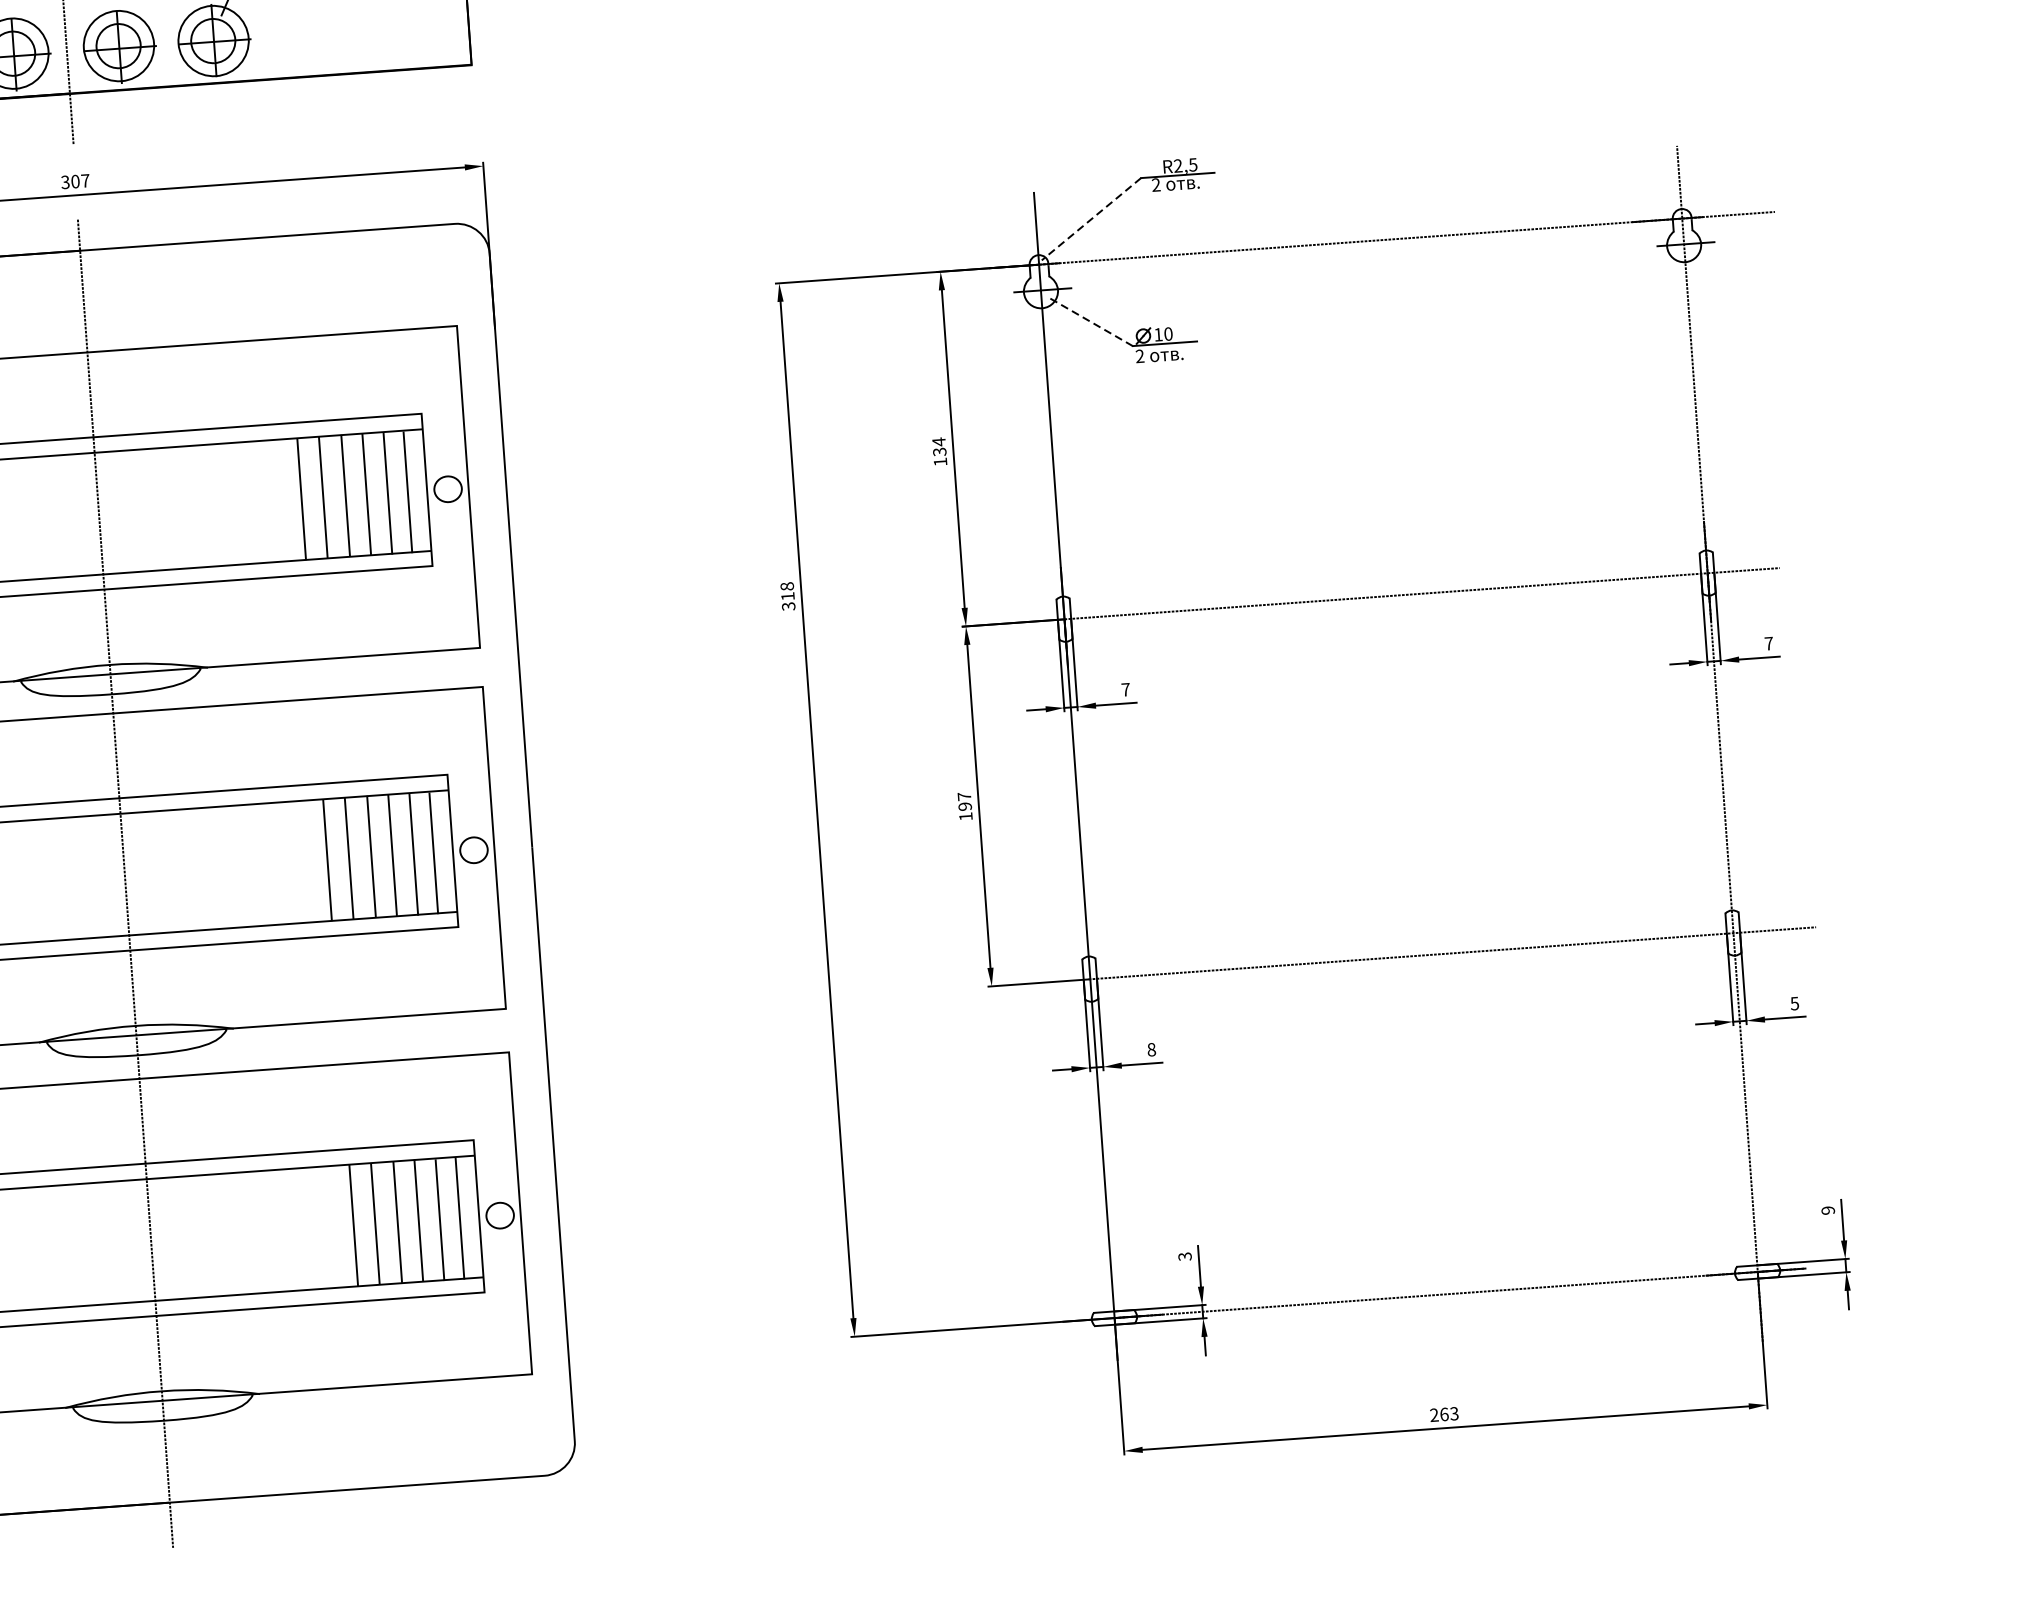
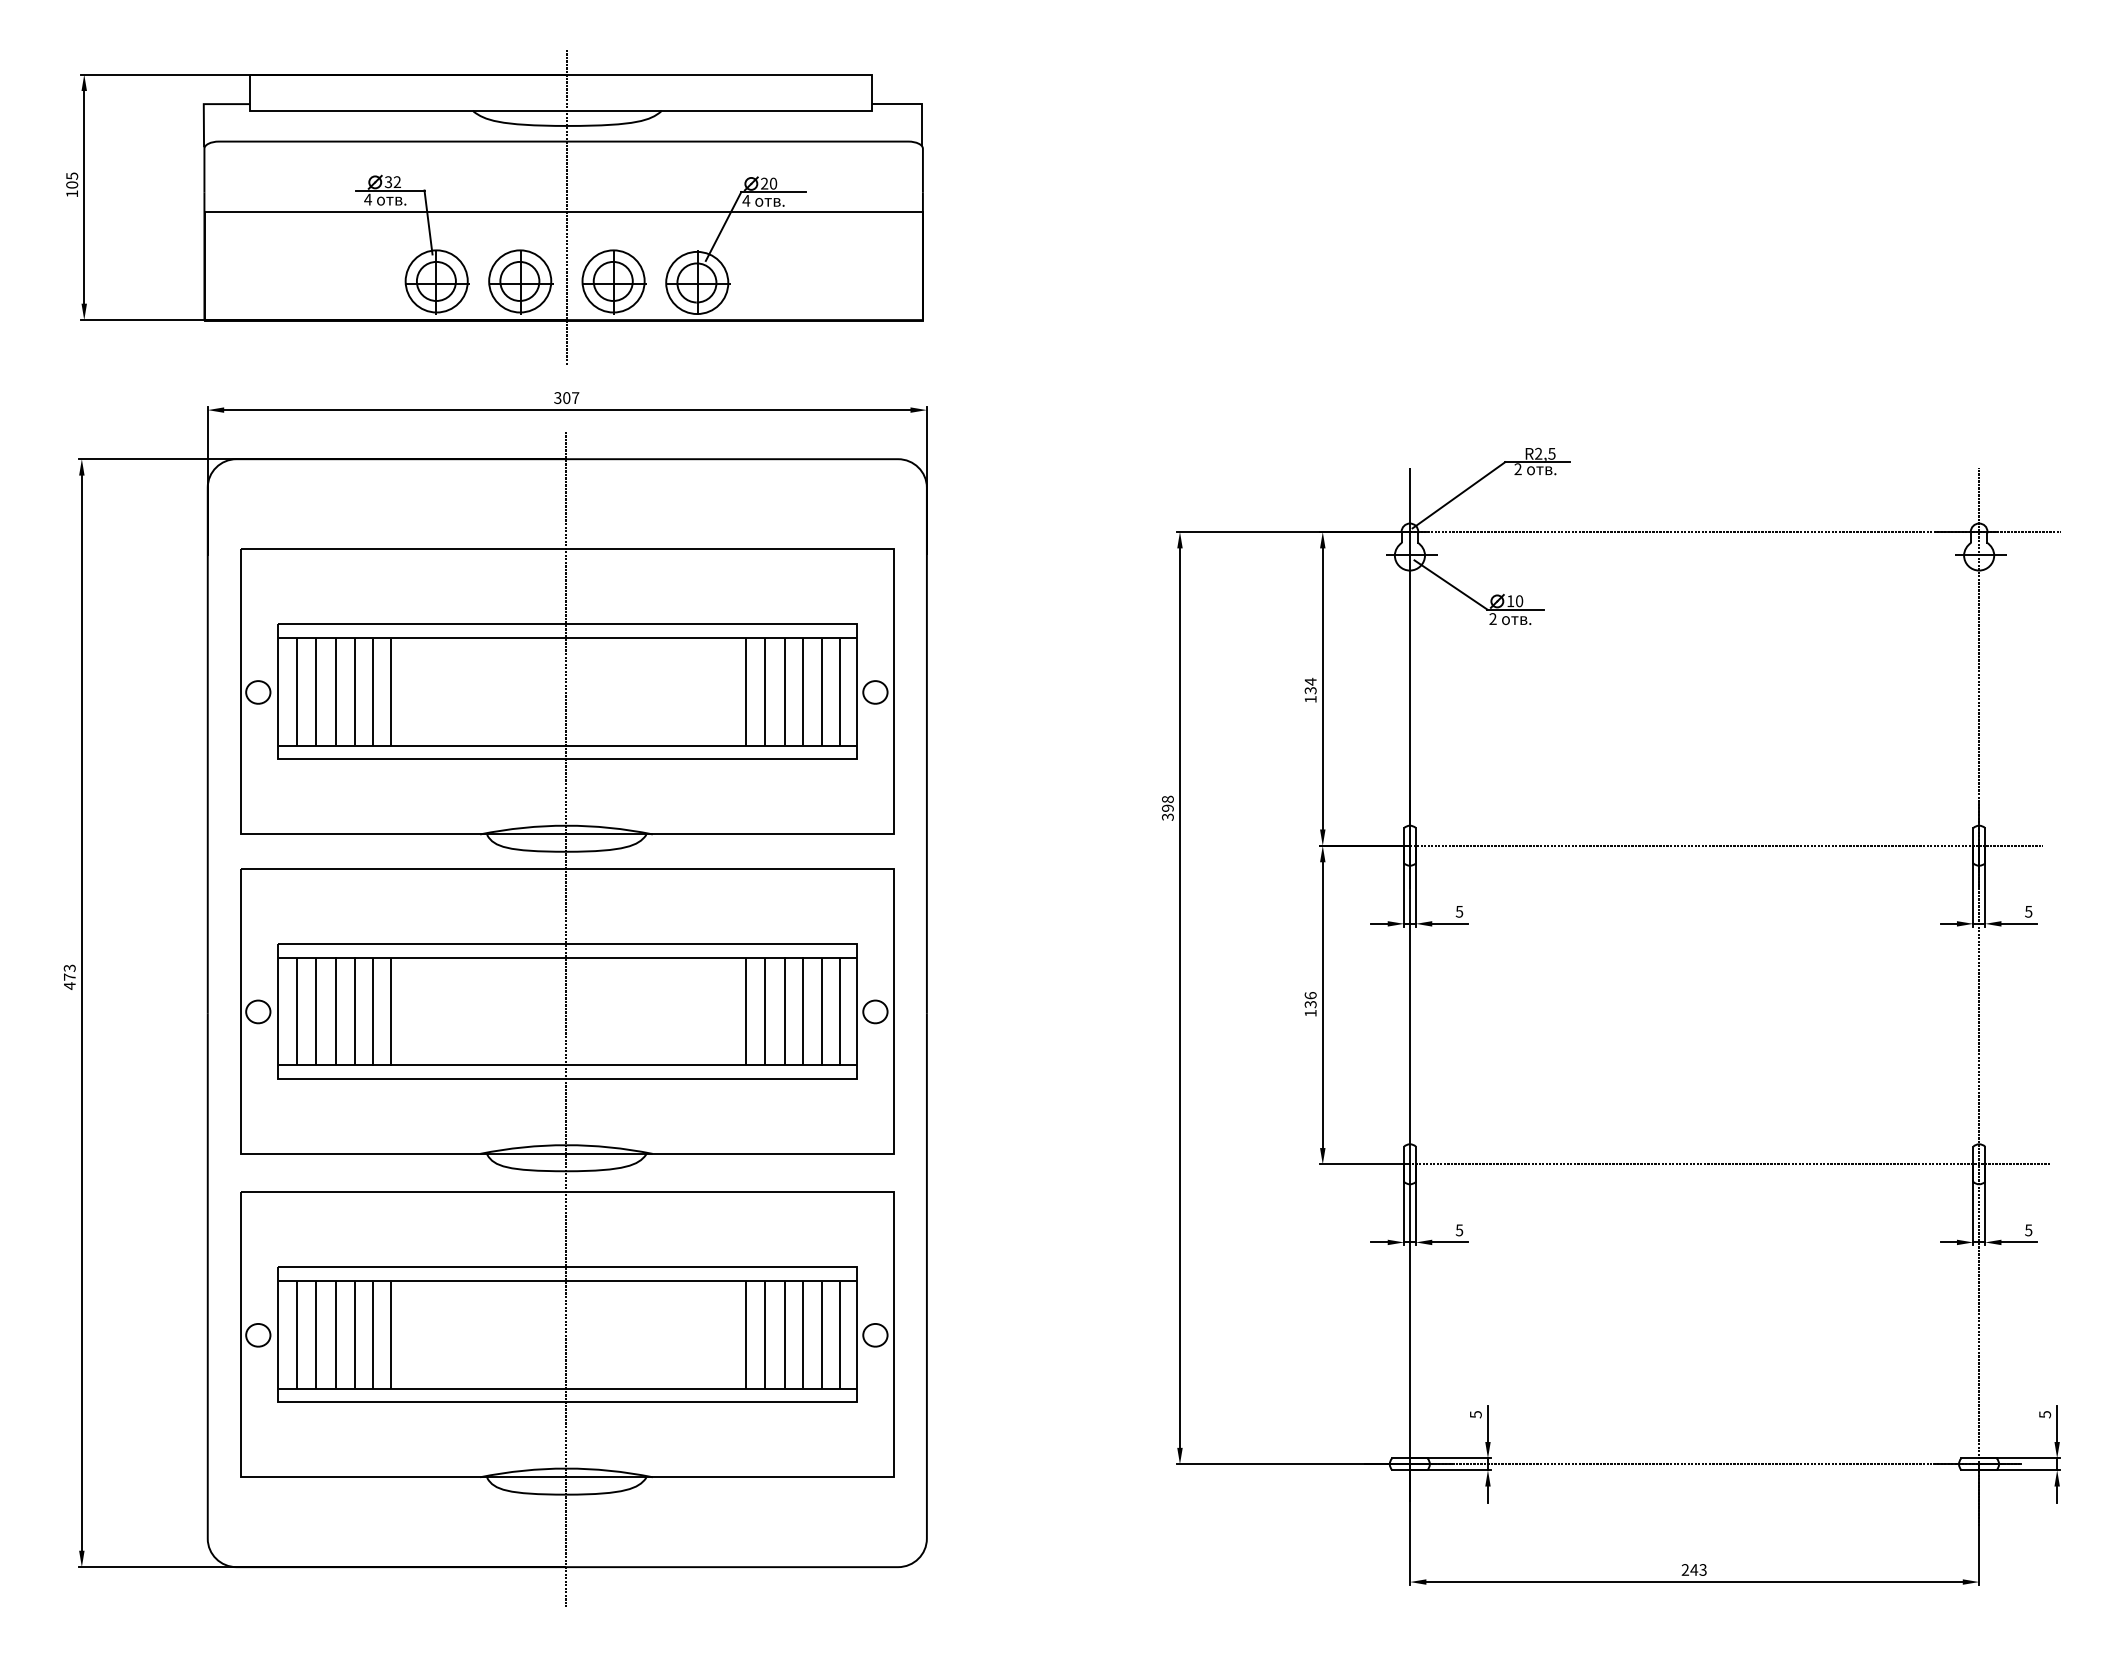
line: (1090, 219) -> (1458, 495), dashed -> solid
line: (1089, 320) -> (1450, 584), dashed -> solid
text: (787, 595) -> (1167, 807), 318 -> 398
text: (1768, 643) -> (2028, 911), 7 -> 5
text: (1125, 689) -> (1459, 911), 7 -> 5
text: (964, 802) -> (1310, 1000), 197 -> 136
text: (1151, 1049) -> (1459, 1230), 8 -> 5
text: (1827, 1210) -> (2044, 1414), 9 -> 5
text: (1184, 1256) -> (1475, 1414), 3 -> 5
text: (1444, 1413) -> (1694, 1569), 263 -> 243

